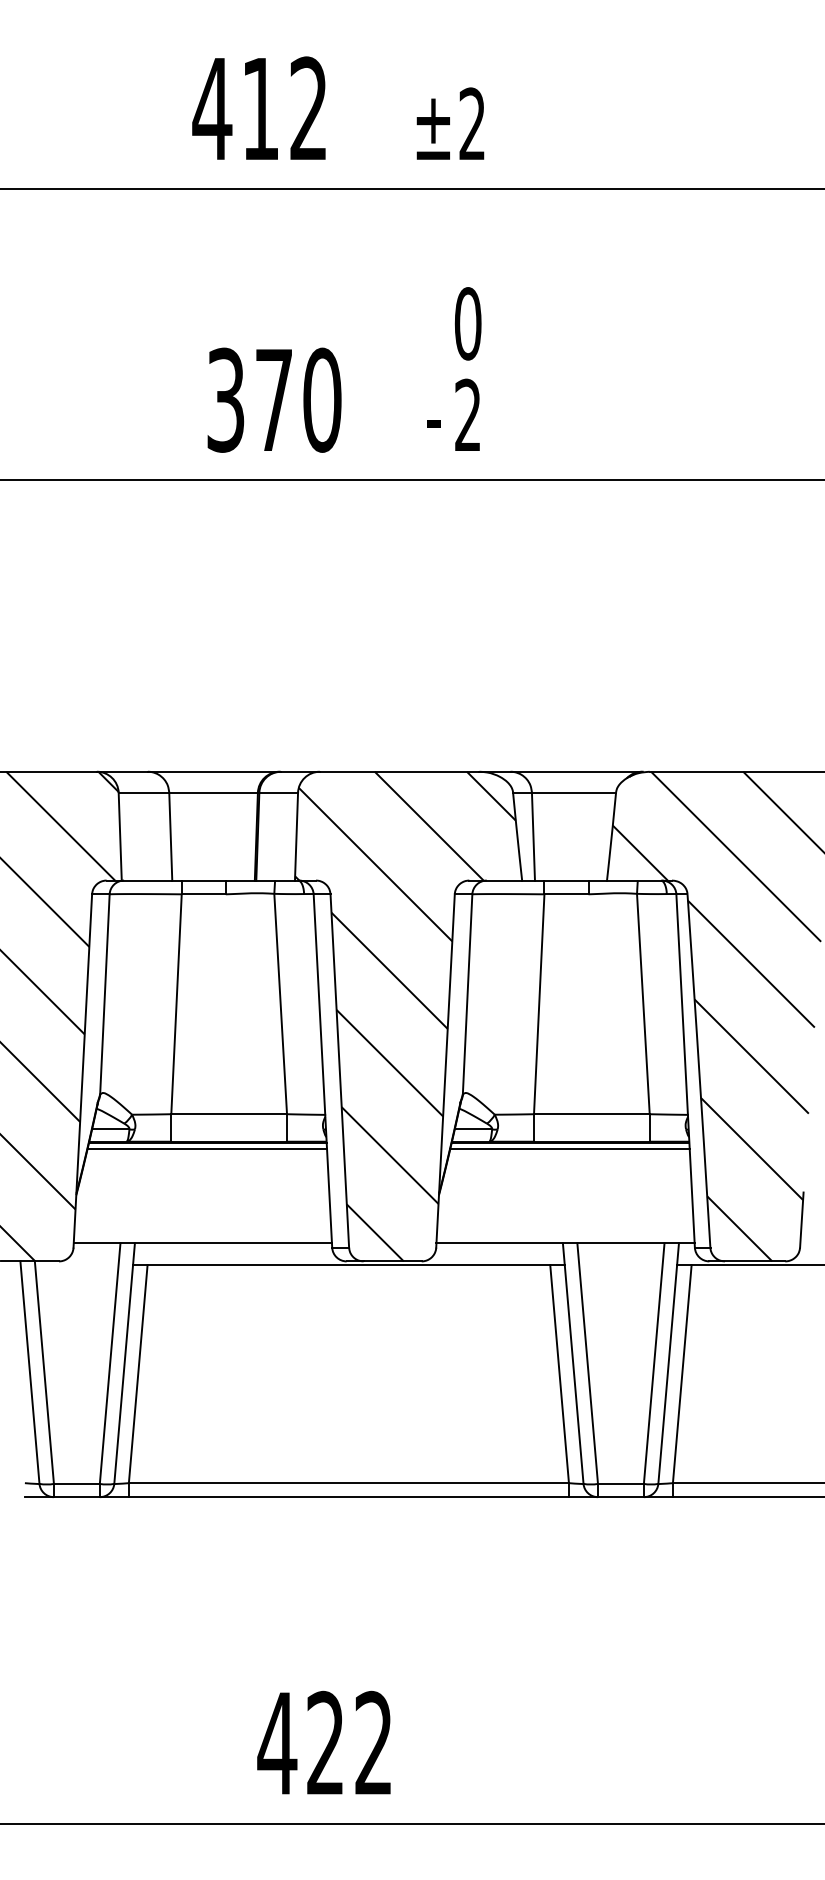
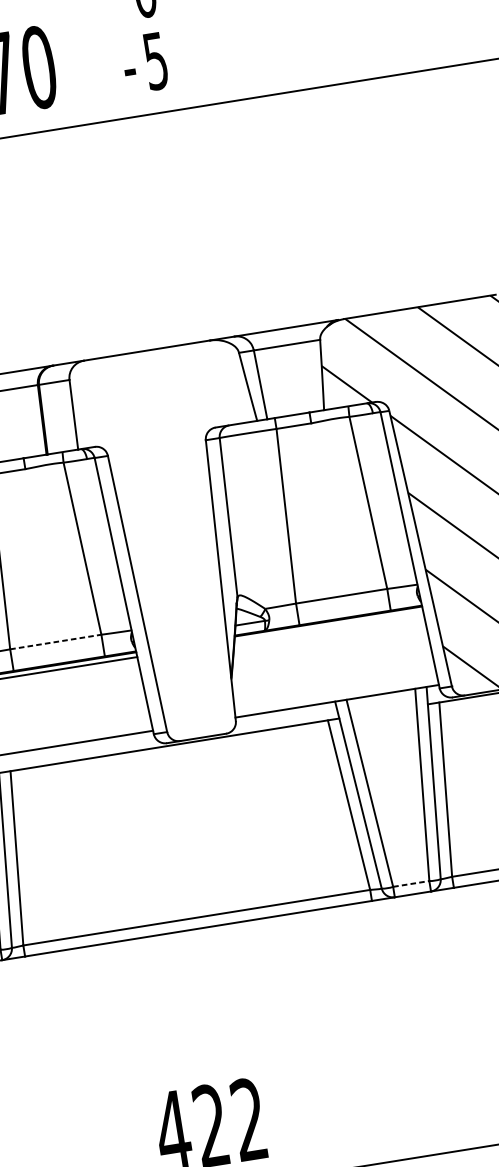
text: (467, 415) -> (155, 61), 2 -> 5
hatch: (405, 1016) -> (182, 542), removed
line: (229, 1114) -> (56, 642), solid -> dashed
line: (569, 1148) -> (328, 626), removed
line: (620, 1483) -> (410, 883), solid -> dashed

